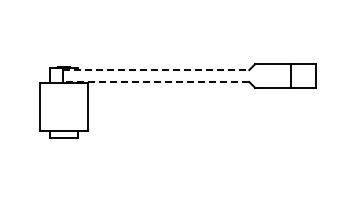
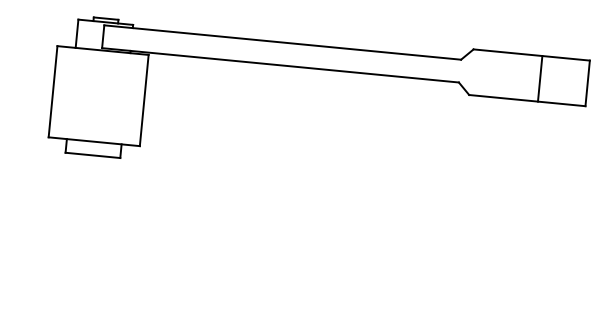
line: (156, 70) -> (282, 43), dashed -> solid
line: (156, 81) -> (280, 64), dashed -> solid

